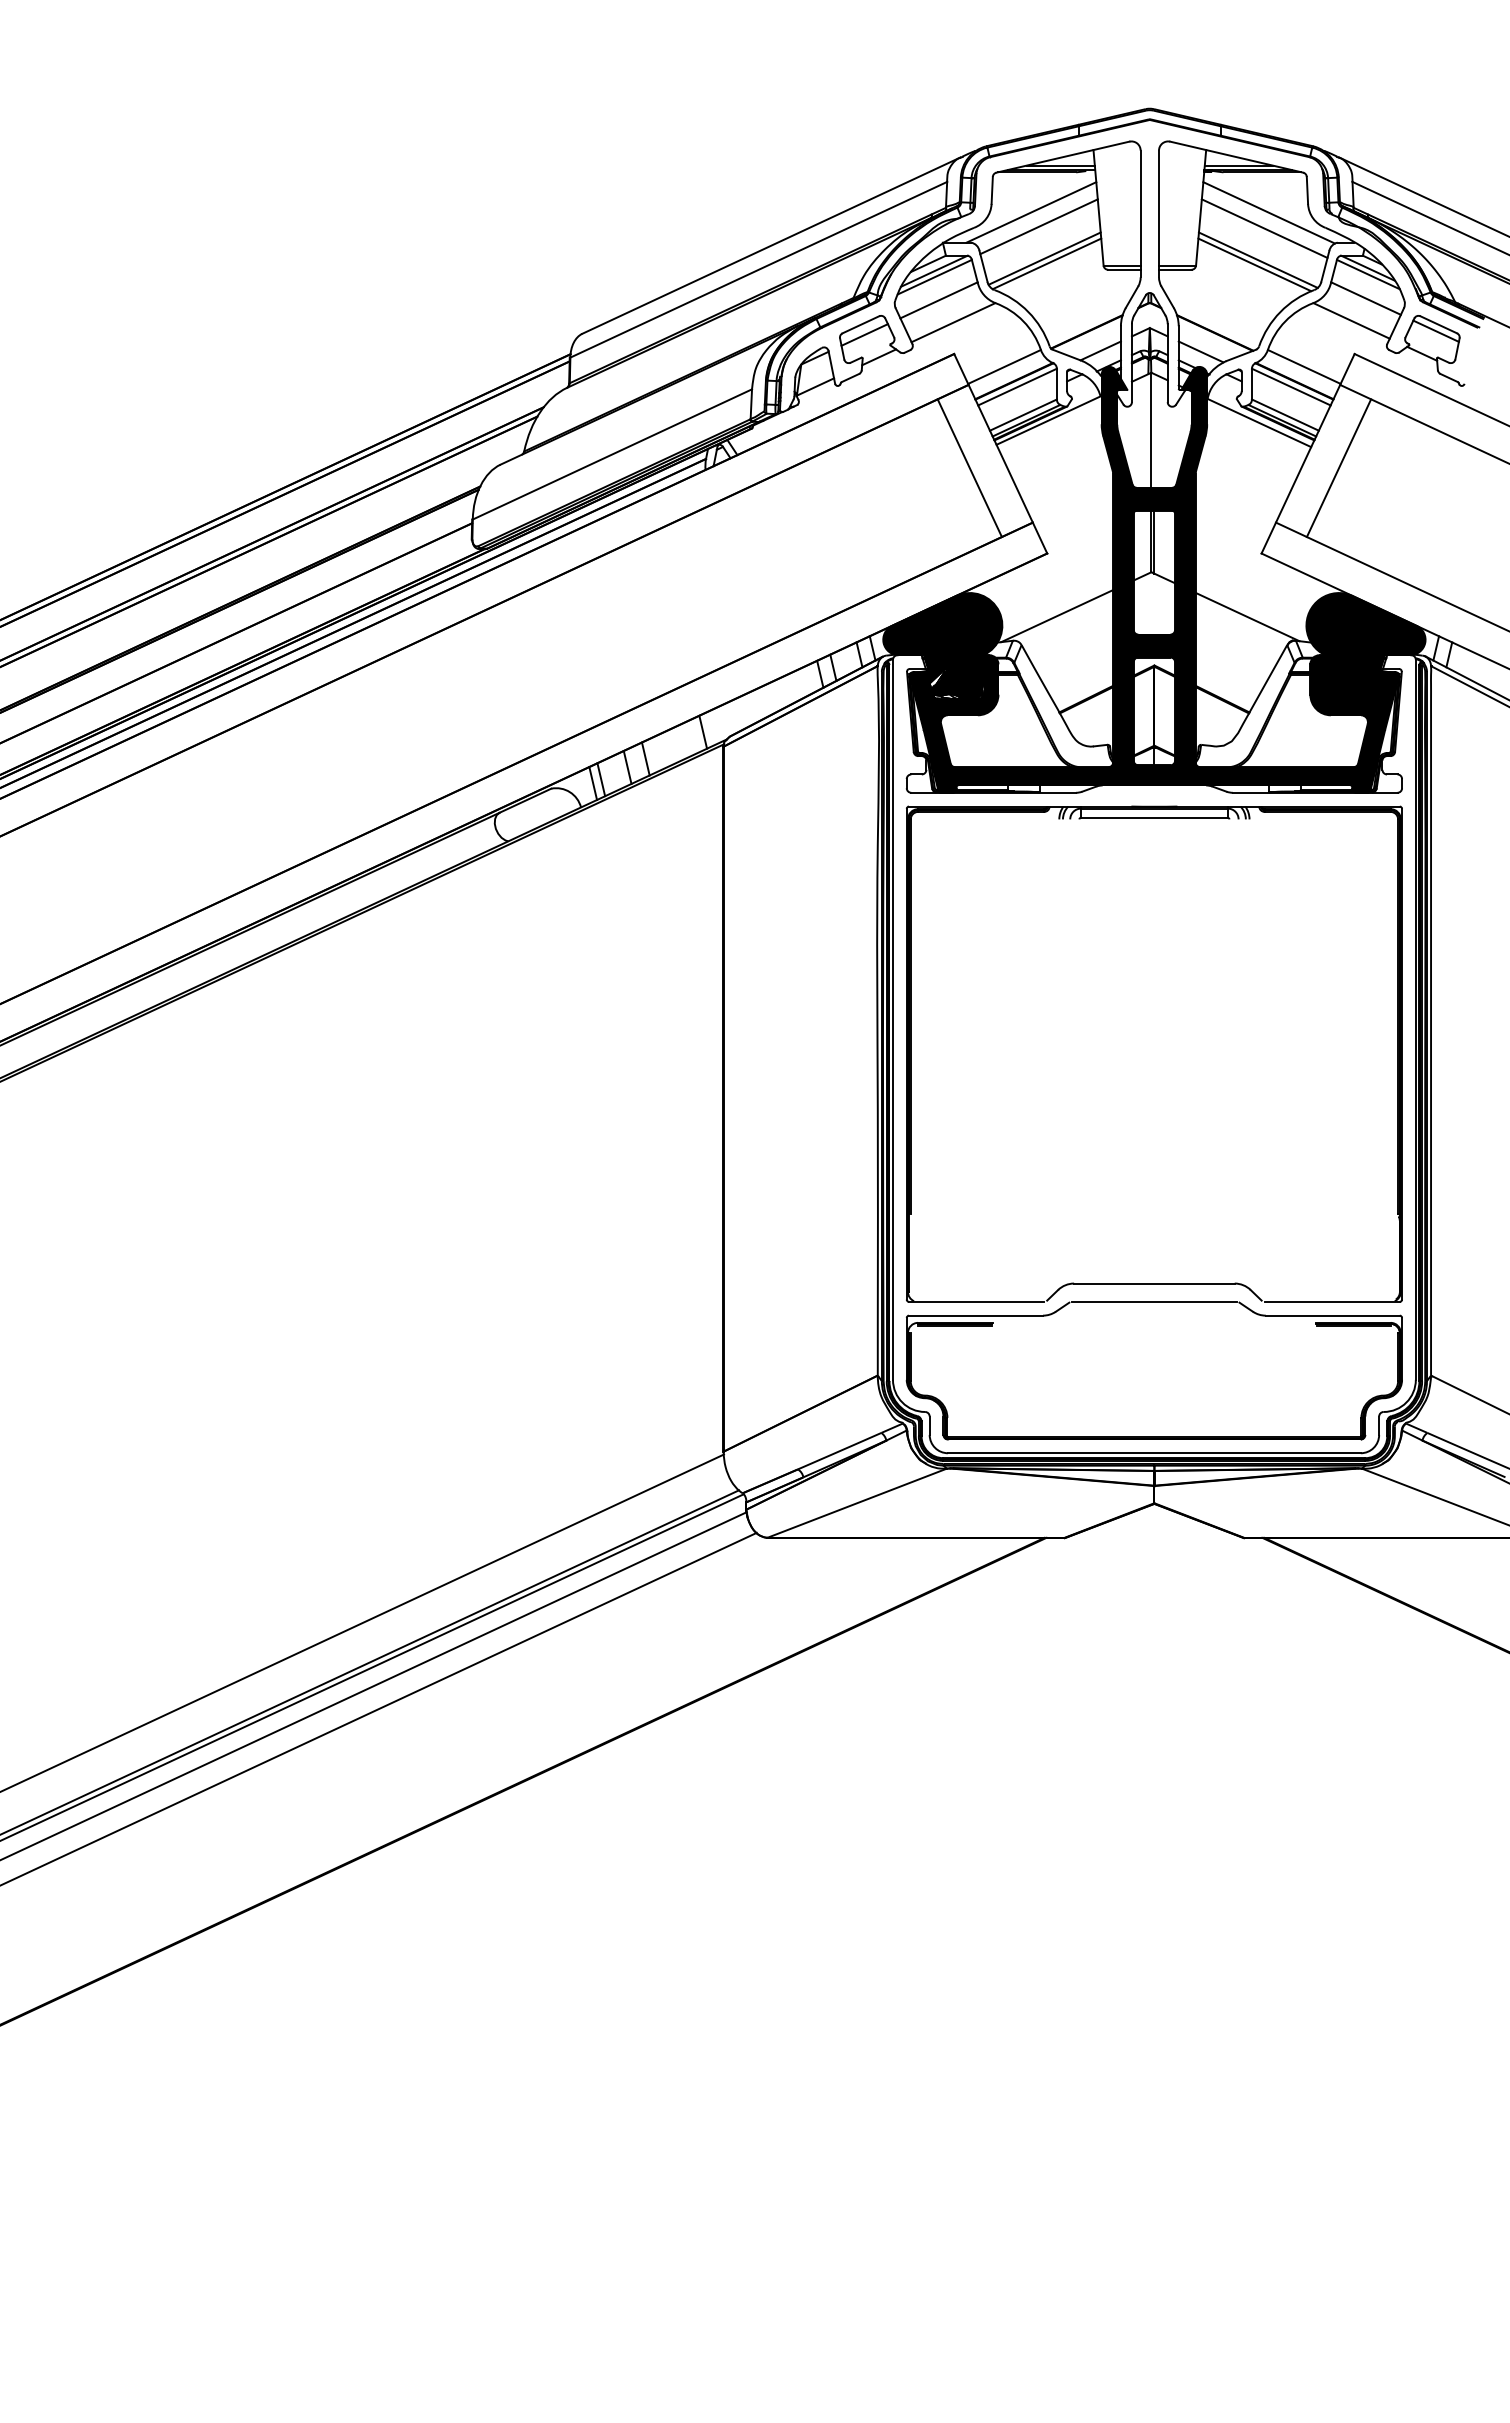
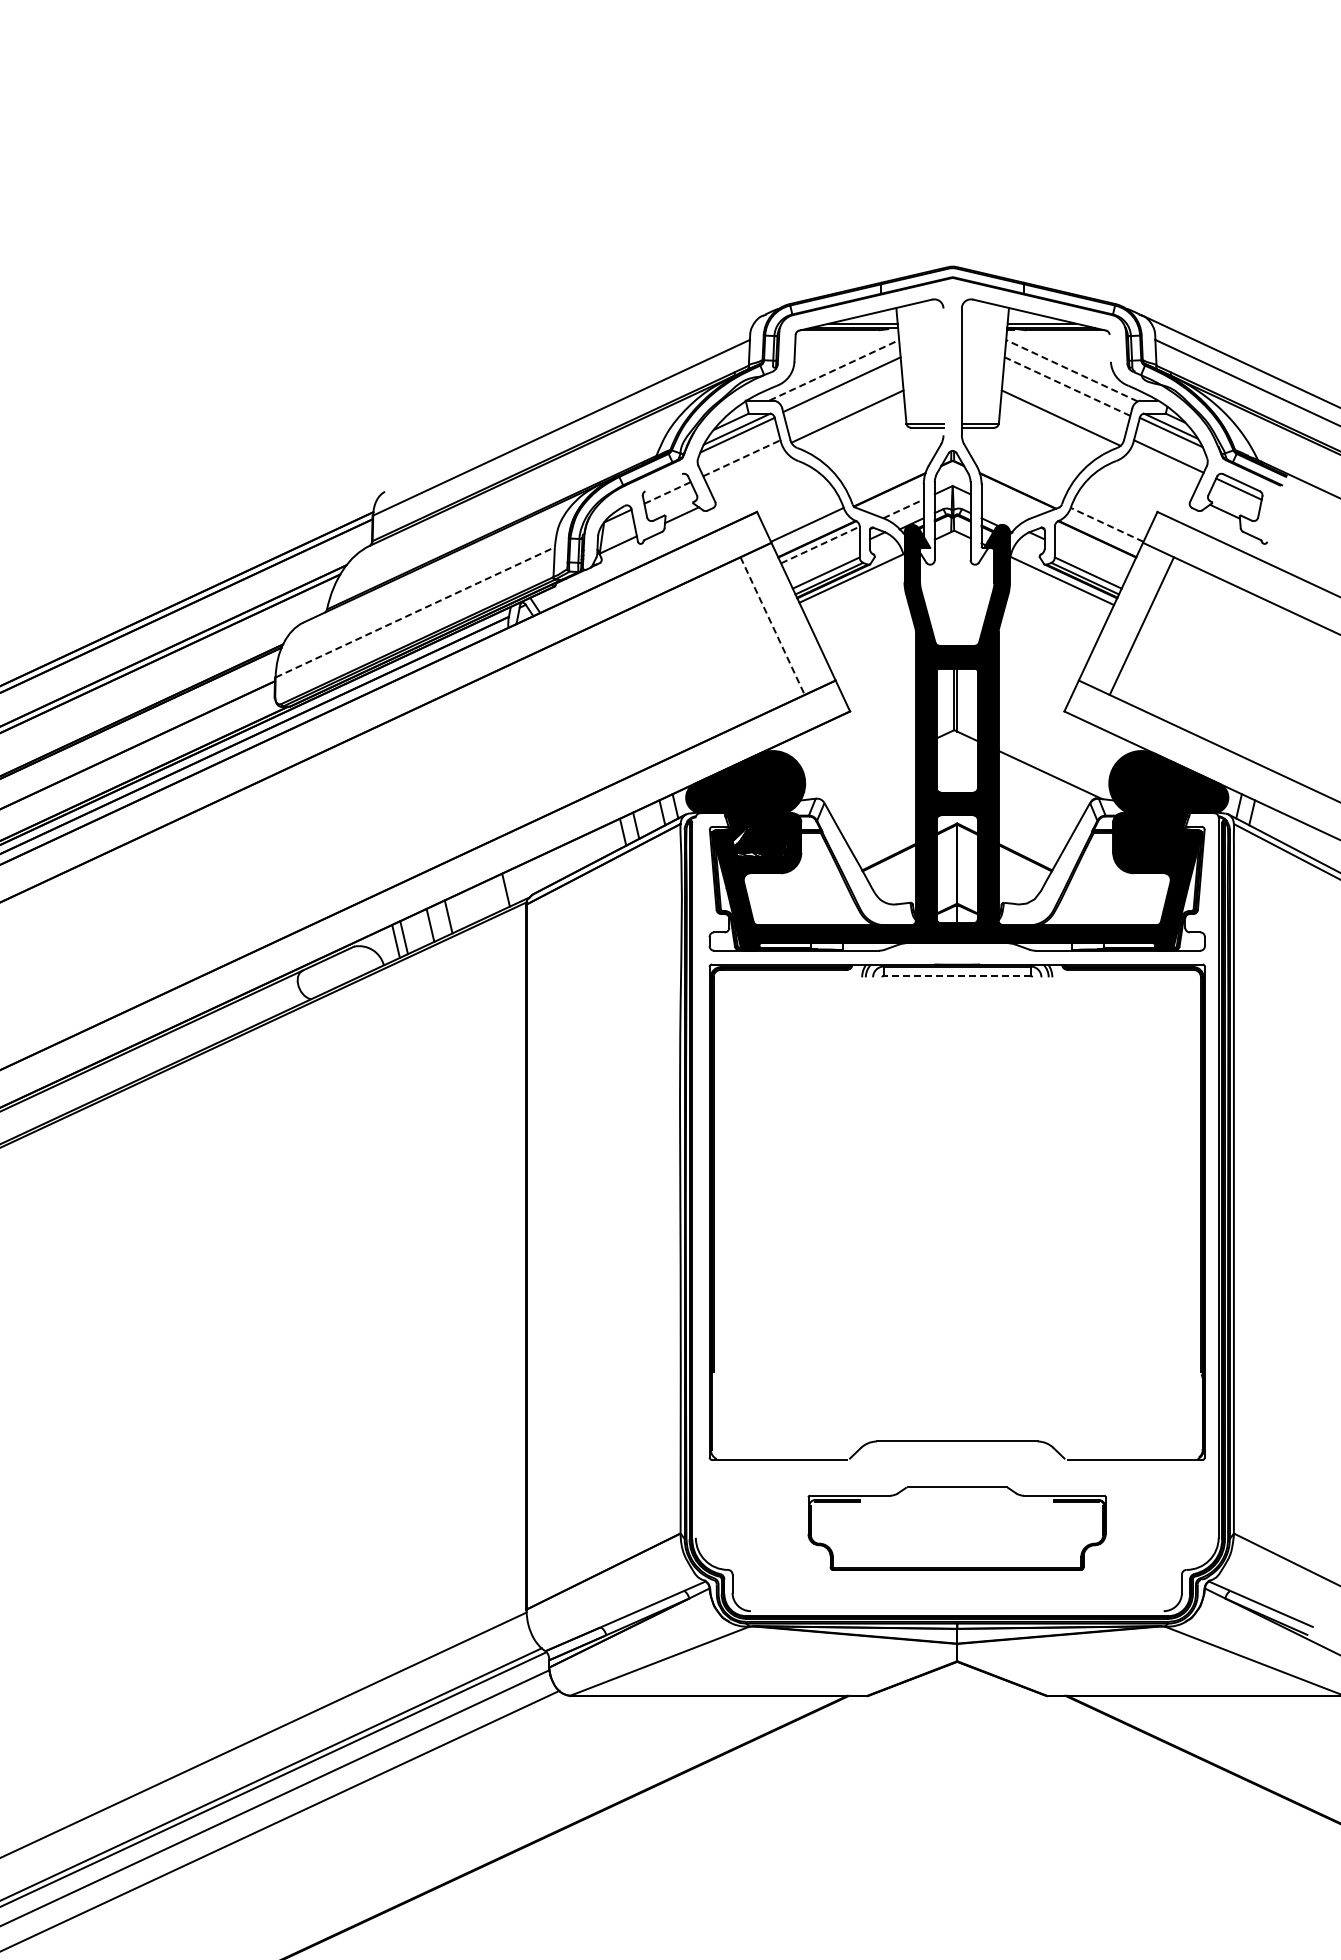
line: (1307, 189) -> (1110, 347), removed
line: (1031, 212) -> (834, 370), solid -> dashed
line: (1269, 212) -> (1072, 370), solid -> dashed
line: (1140, 213) -> (943, 371), removed
line: (1264, 228) -> (1067, 386), solid -> dashed
line: (771, 245) -> (574, 403), removed
line: (1046, 263) -> (849, 421), removed
line: (1254, 264) -> (1057, 422), removed
line: (939, 300) -> (742, 458), solid -> dashed
line: (1351, 320) -> (1154, 478), removed
line: (953, 322) -> (756, 480), removed
line: (860, 324) -> (663, 482), removed
line: (864, 334) -> (667, 492), solid -> dashed
line: (1101, 350) -> (904, 508), solid -> dashed
line: (1200, 351) -> (1003, 509), removed
line: (1303, 366) -> (1106, 524), solid -> dashed
line: (1017, 386) -> (820, 544), solid -> dashed
line: (1290, 386) -> (1093, 544), removed
line: (1151, 429) -> (954, 587), removed
line: (612, 454) -> (415, 612), solid -> dashed
line: (969, 468) -> (772, 626), solid -> dashed
line: (1057, 616) -> (860, 774), removed
line: (1153, 817) -> (956, 975), solid -> dashed
line: (892, 1019) -> (695, 1177), removed
part: (1153, 1370) -> (956, 1528), size x0.6
line: (1154, 1453) -> (957, 1611), removed

